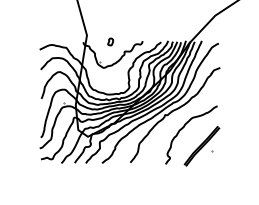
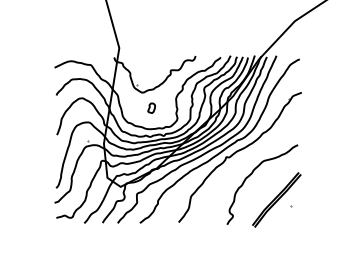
part: (110, 41) -> (151, 107), moved

